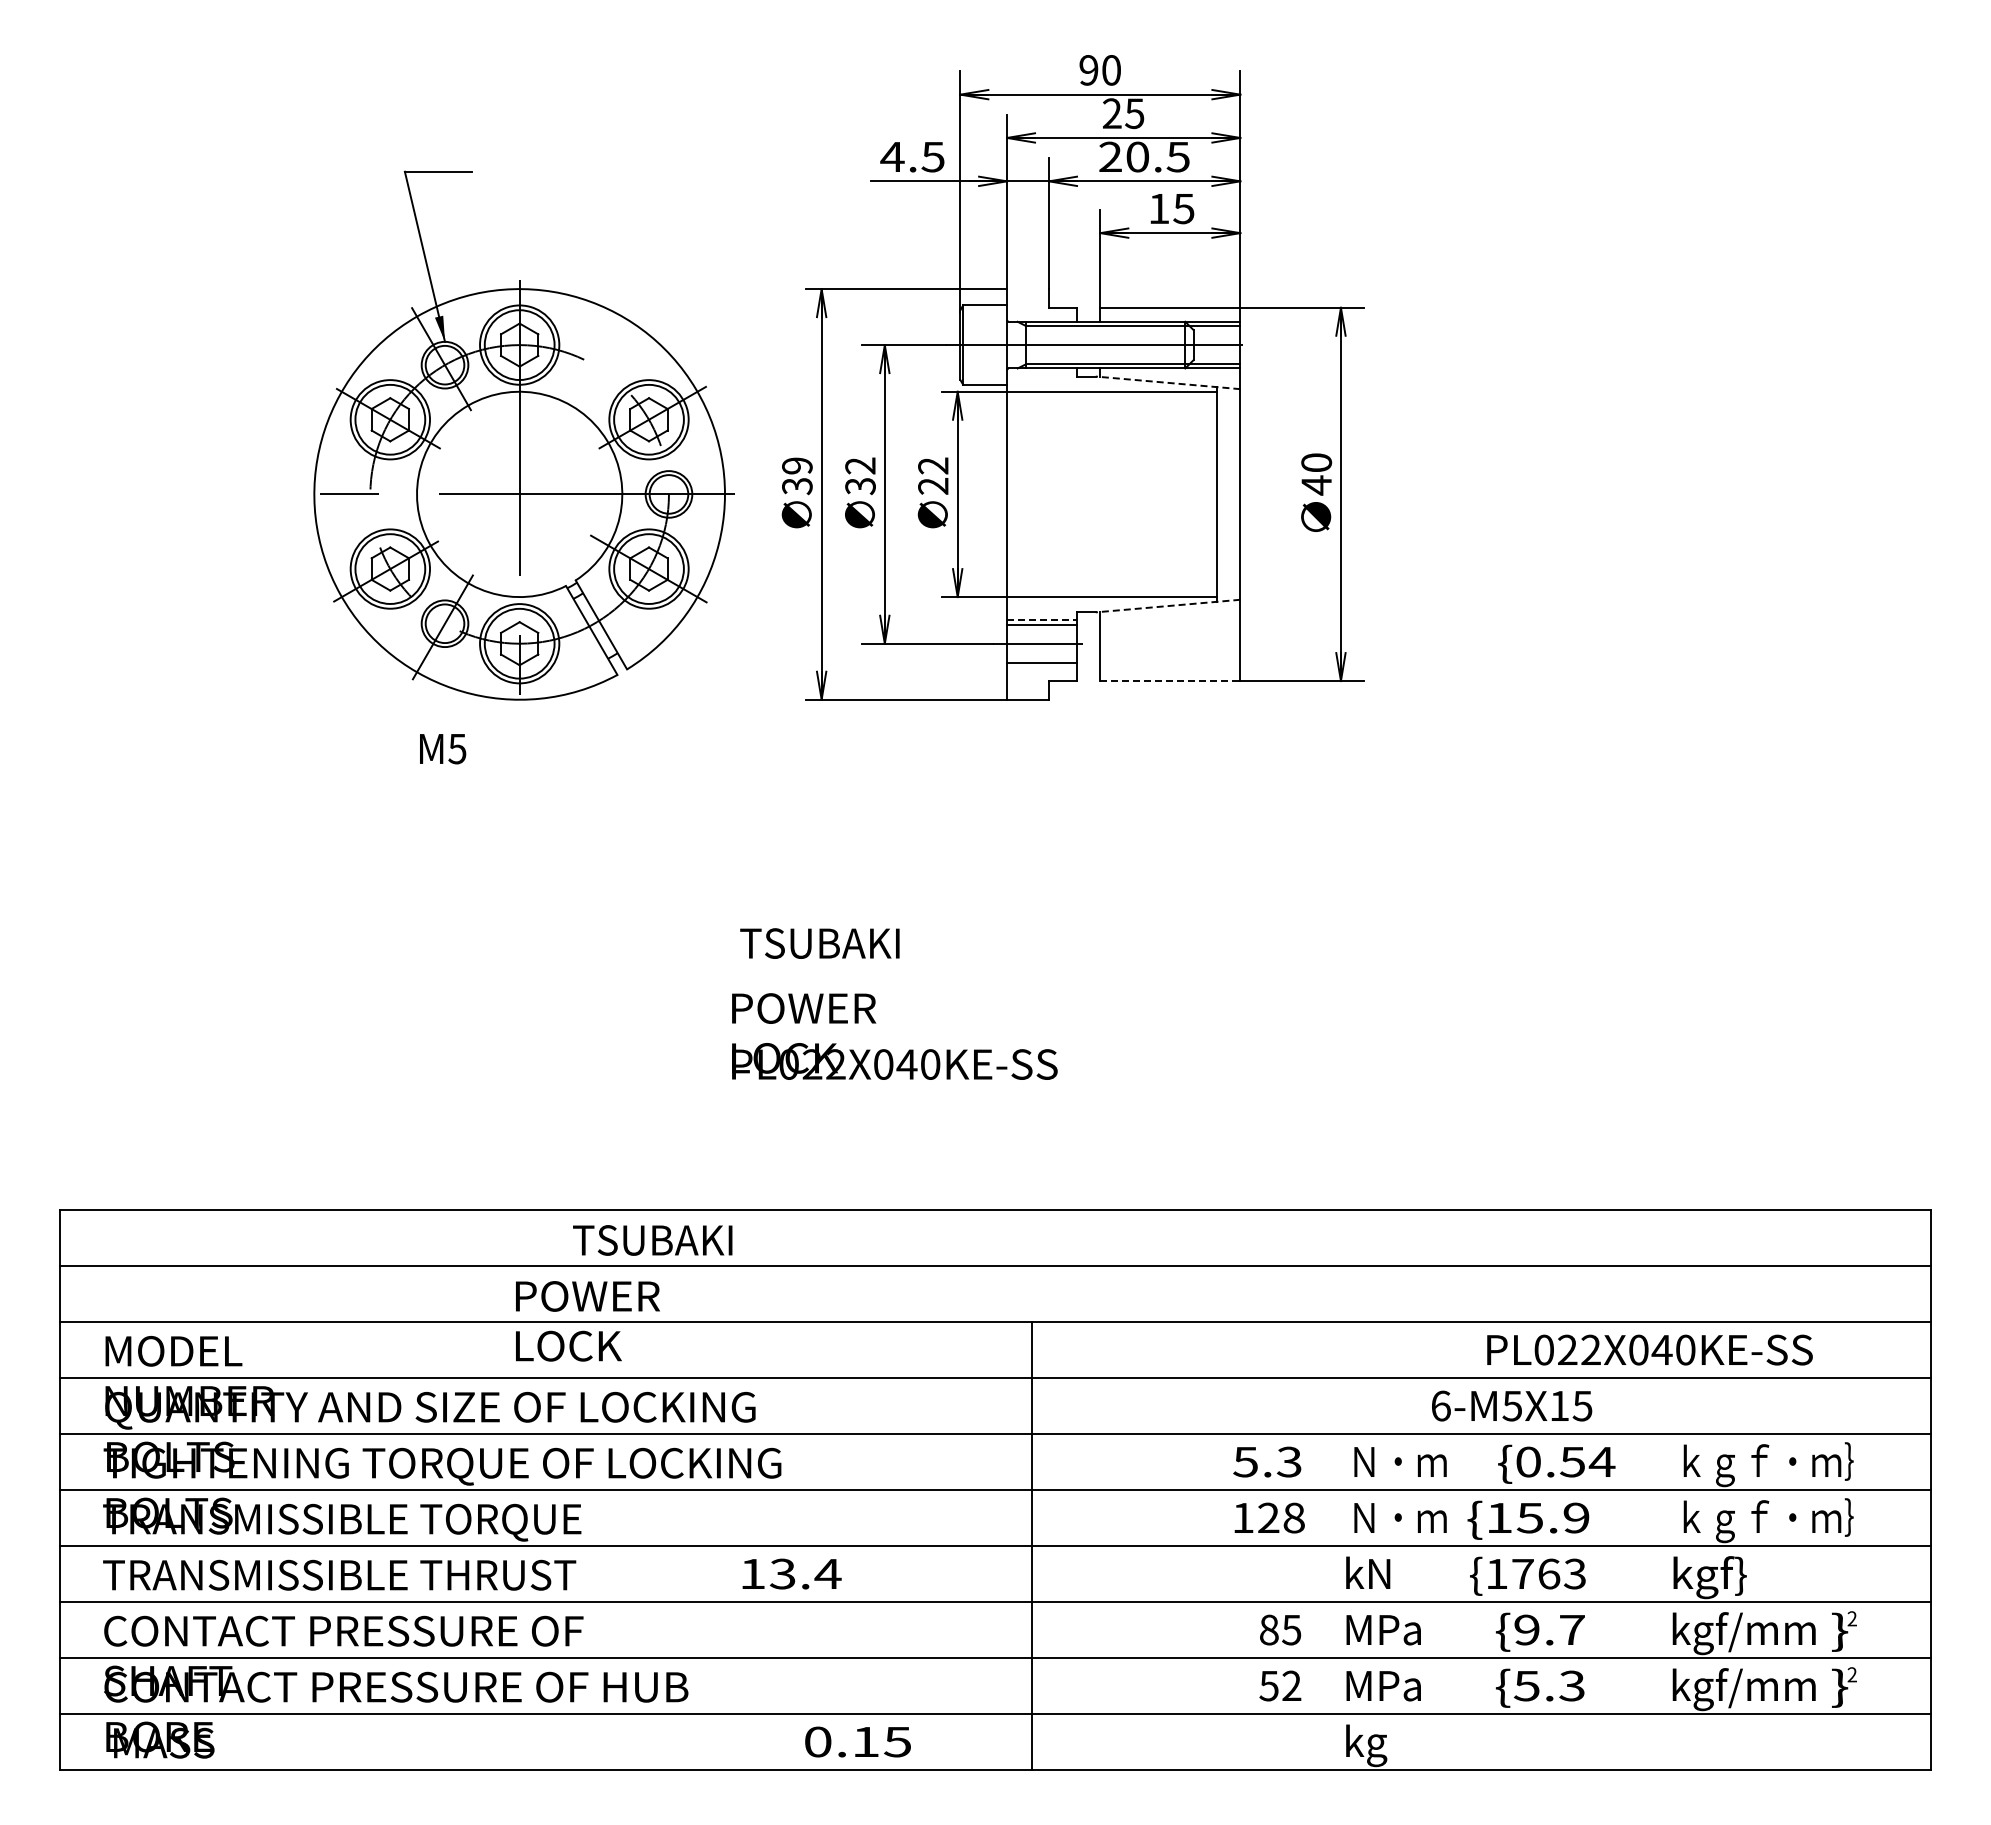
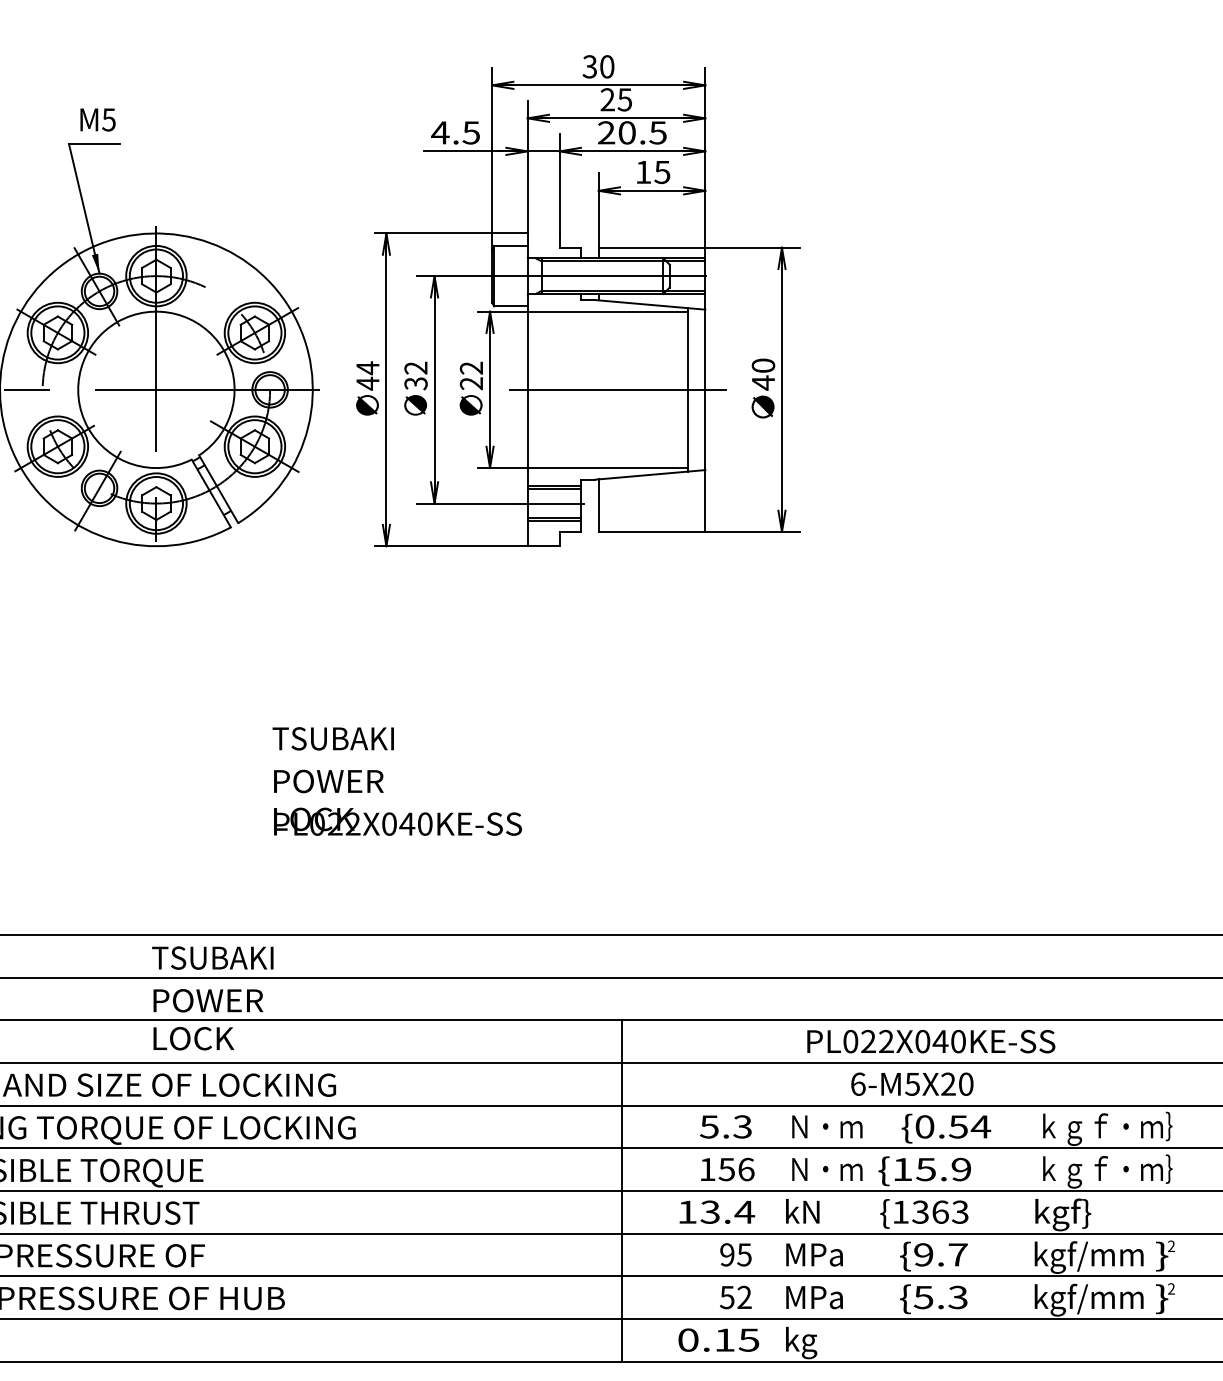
text: (1088, 70) -> (589, 66), 90 -> 30
line: (1168, 382) -> (650, 304), dashed -> solid
text: (797, 475) -> (368, 375), 39 -> 44
line: (1125, 494) -> (617, 389), added
line: (1168, 606) -> (650, 475), dashed -> solid
line: (1042, 620) -> (554, 485), dashed -> solid
line: (1042, 667) -> (554, 521), added
line: (1170, 681) -> (652, 532), dashed -> solid
text: (443, 749) -> (98, 120), moved
text: (819, 943) -> (332, 738), moved
text: (894, 1036) -> (397, 802), moved
text: (652, 1240) -> (212, 958), moved
text: (1649, 1349) -> (930, 1041), moved
text: (1571, 1405) -> (957, 1083), 6-M5X15 -> 6-M5X20
text: (1280, 1517) -> (735, 1169), 128 -> 156
line: (1031, 1546) -> (621, 1191), moved
text: (791, 1573) -> (716, 1211), moved
text: (1522, 1573) -> (920, 1211), 1763 -> 1363
text: (1269, 1629) -> (727, 1254), 85 -> 95
text: (857, 1741) -> (718, 1339), moved

